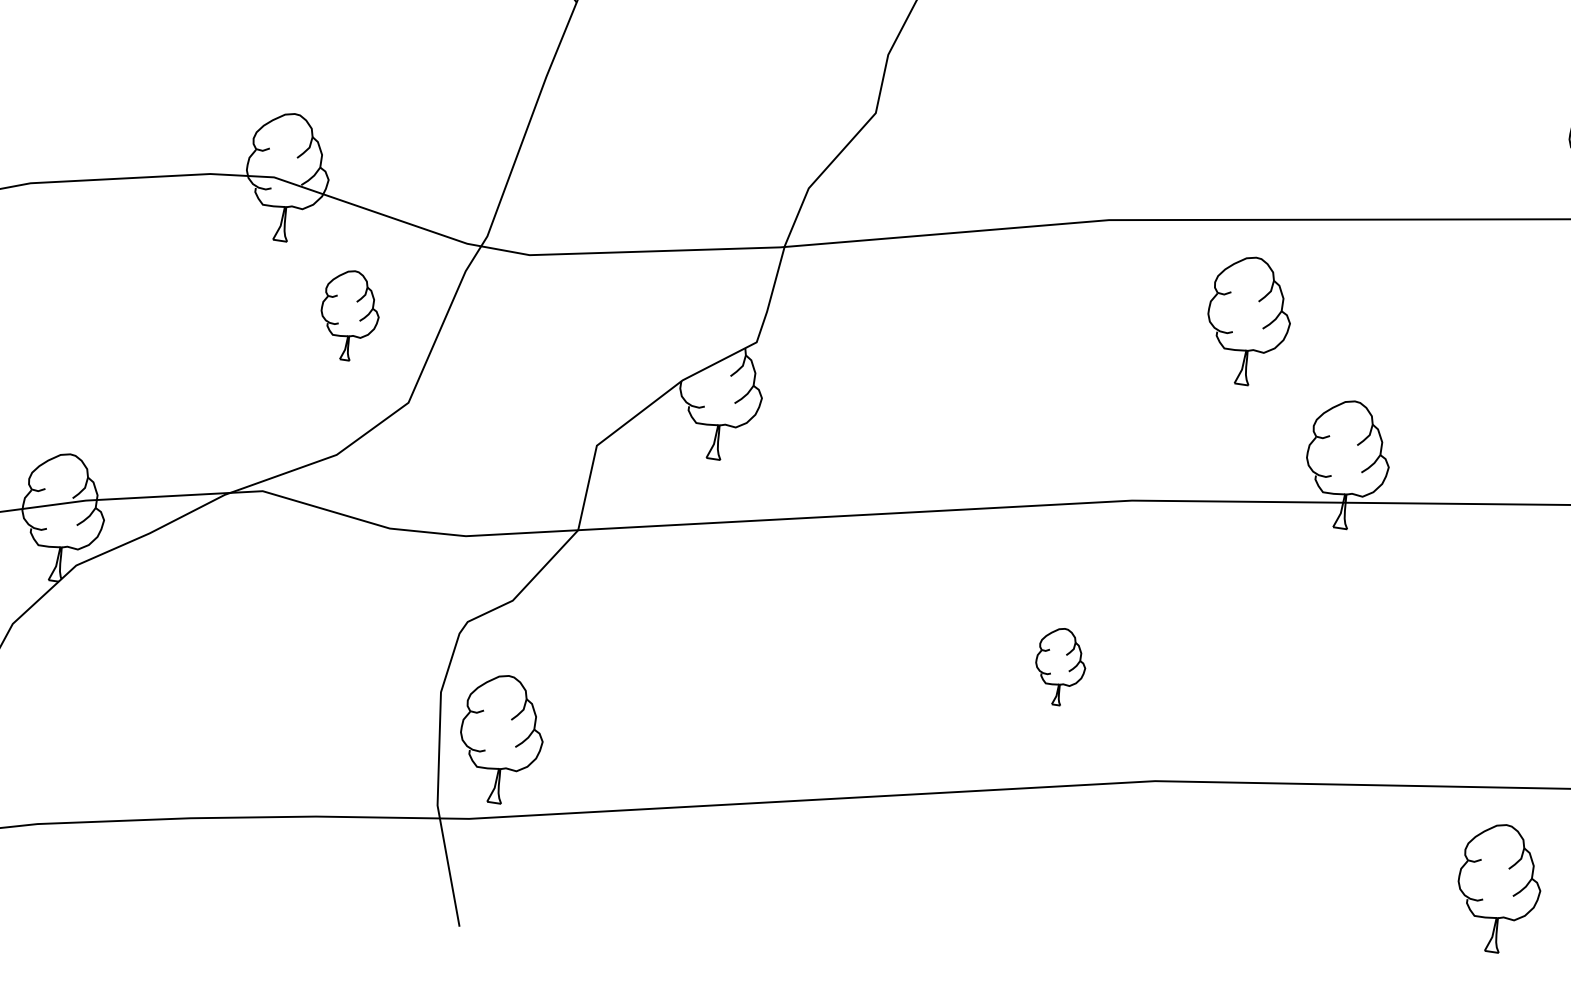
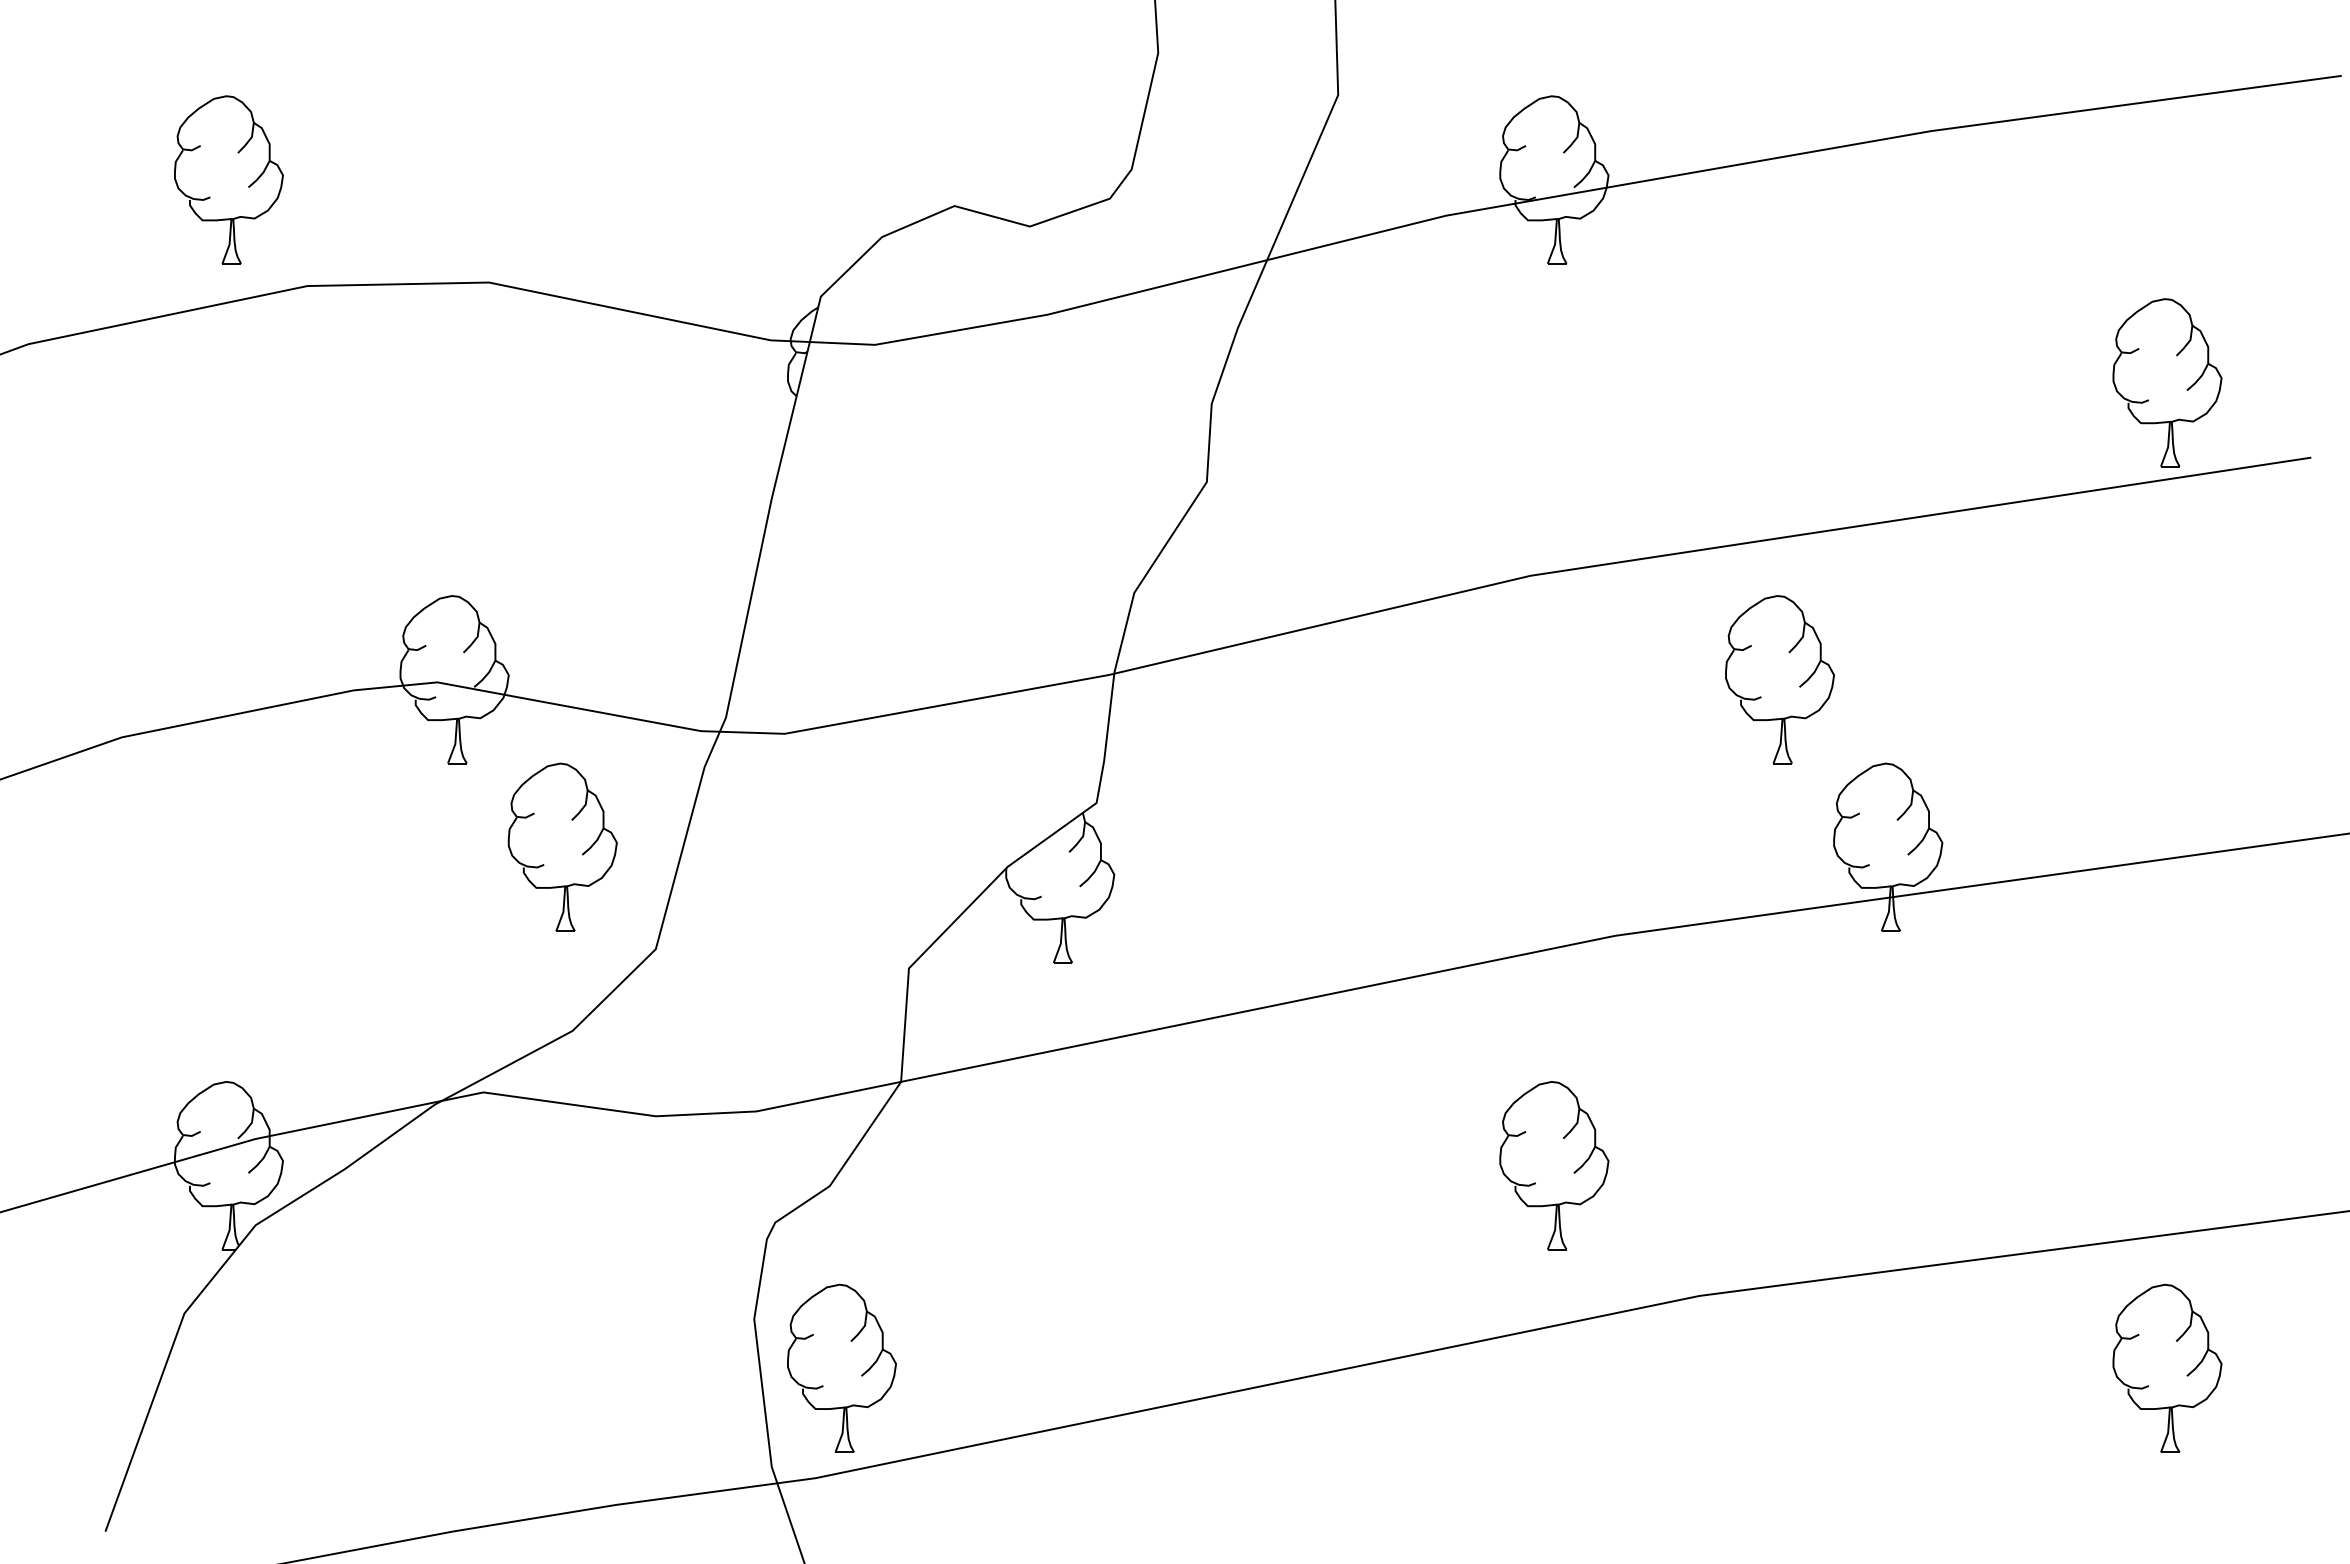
part: (349, 314) -> (562, 846), size x1.43
part: (1248, 320) -> (1779, 679), moved
part: (1060, 666) -> (1554, 1165), size x1.67

